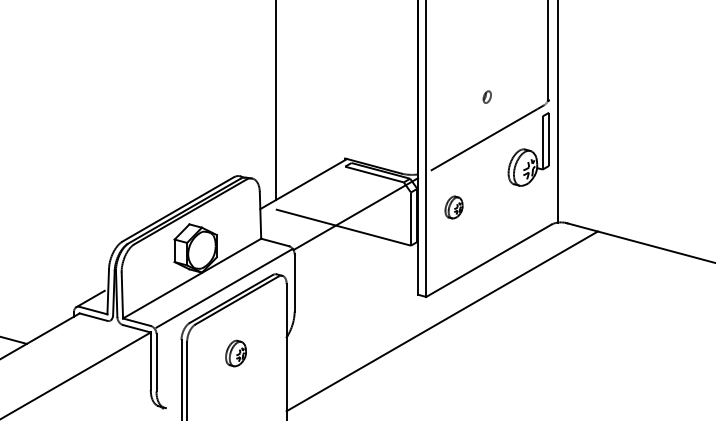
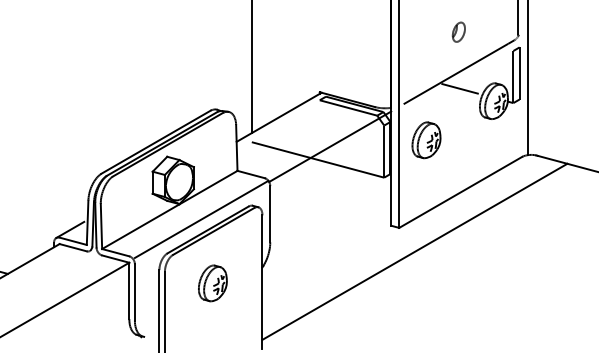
part: (487, 96) -> (459, 31), size x1.67
line: (488, 154) -> (460, 88), added
part: (453, 207) -> (425, 140), size x1.67
part: (235, 353) -> (212, 283), size x1.43

